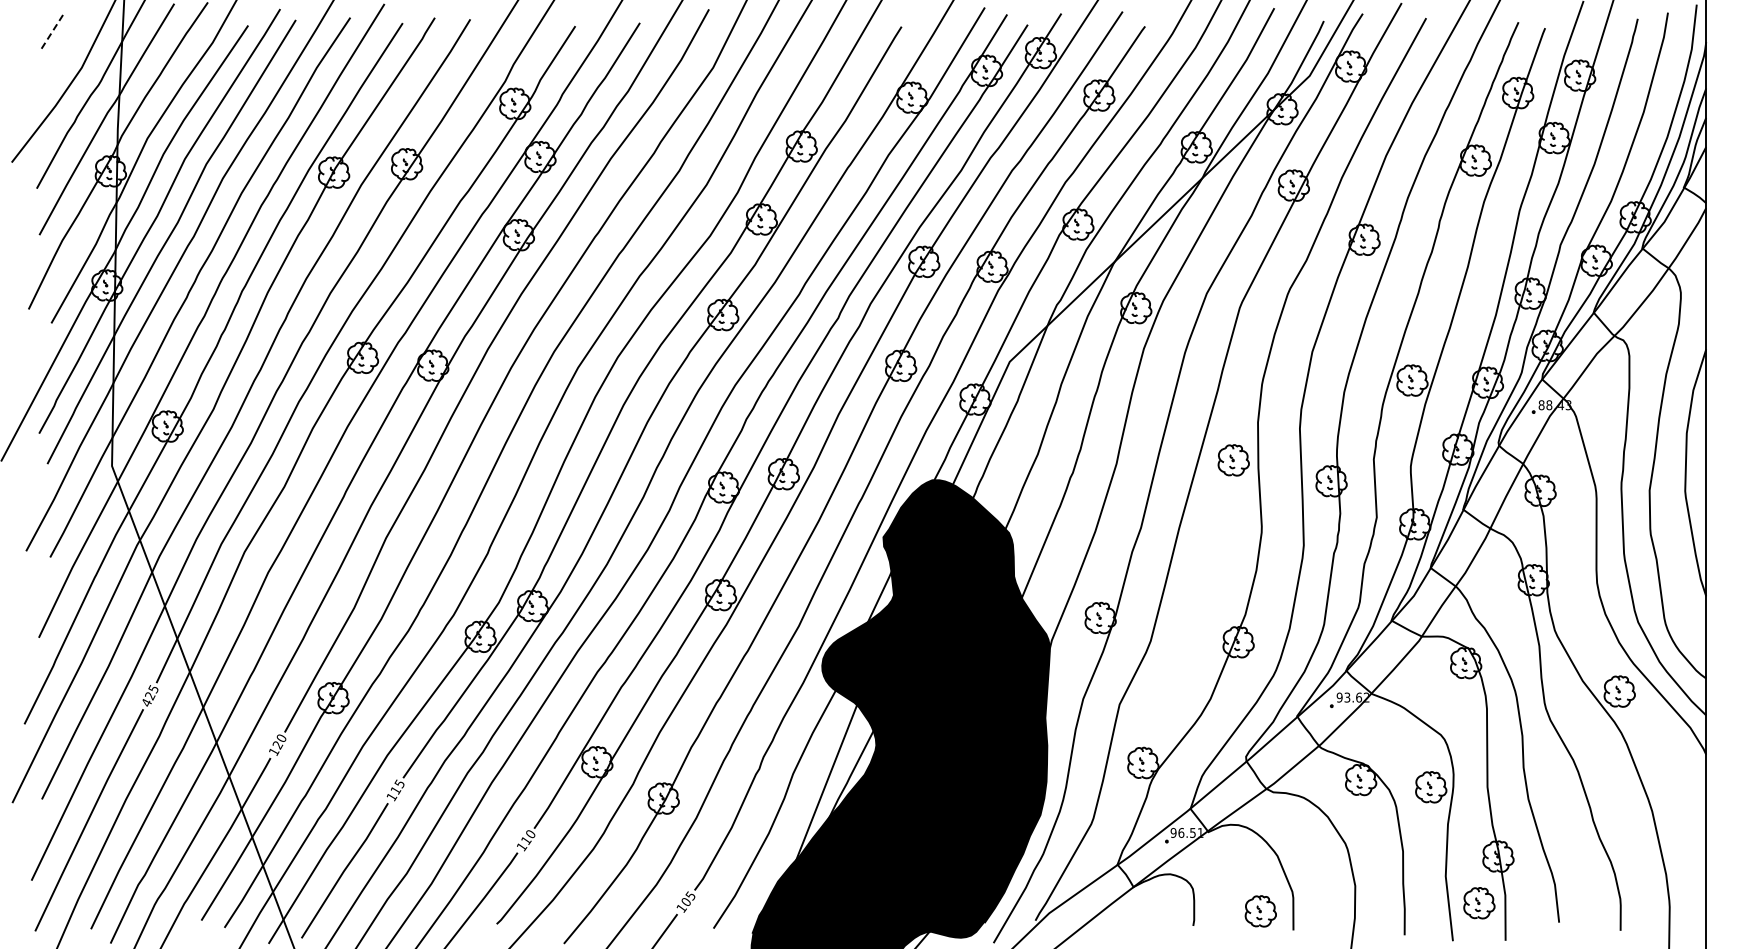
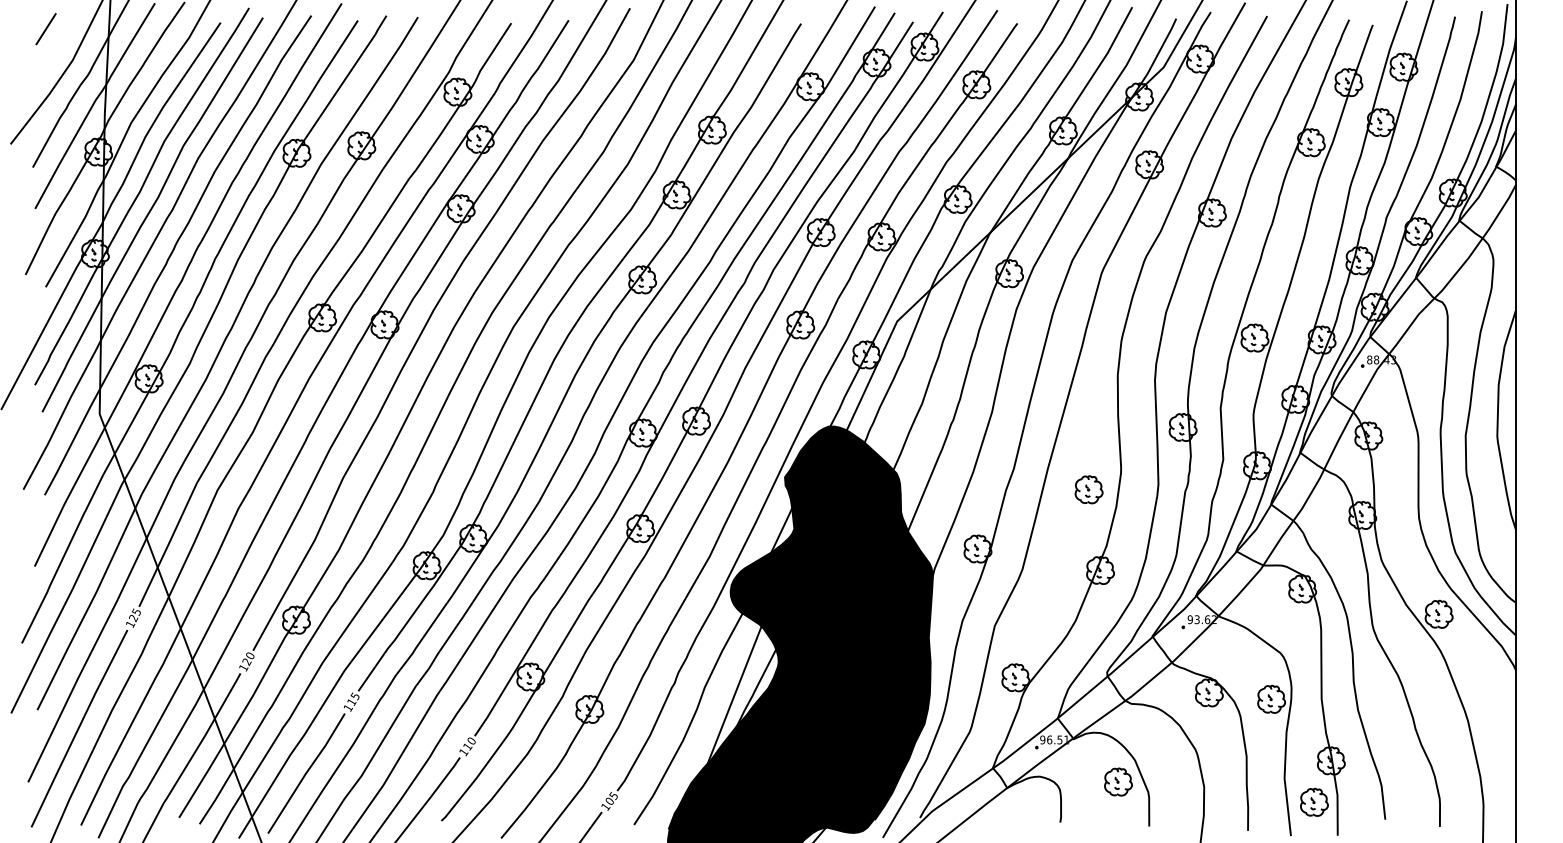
line: (51, 33) -> (45, 29), dashed -> solid
part: (1233, 460) -> (1088, 489), moved
text: (146, 702) -> (130, 624), 425 -> 125
part: (1260, 911) -> (1118, 782), moved

